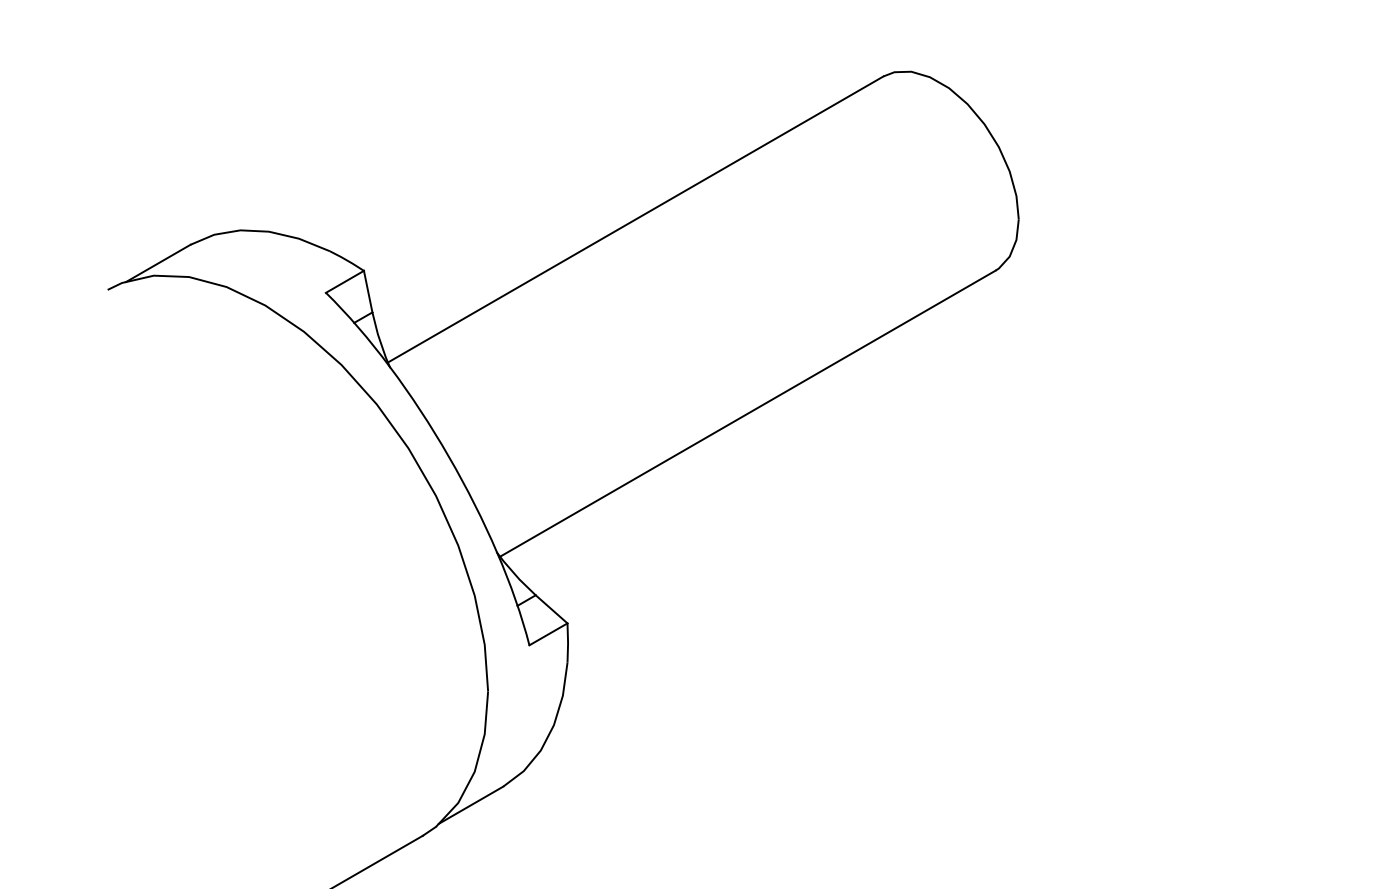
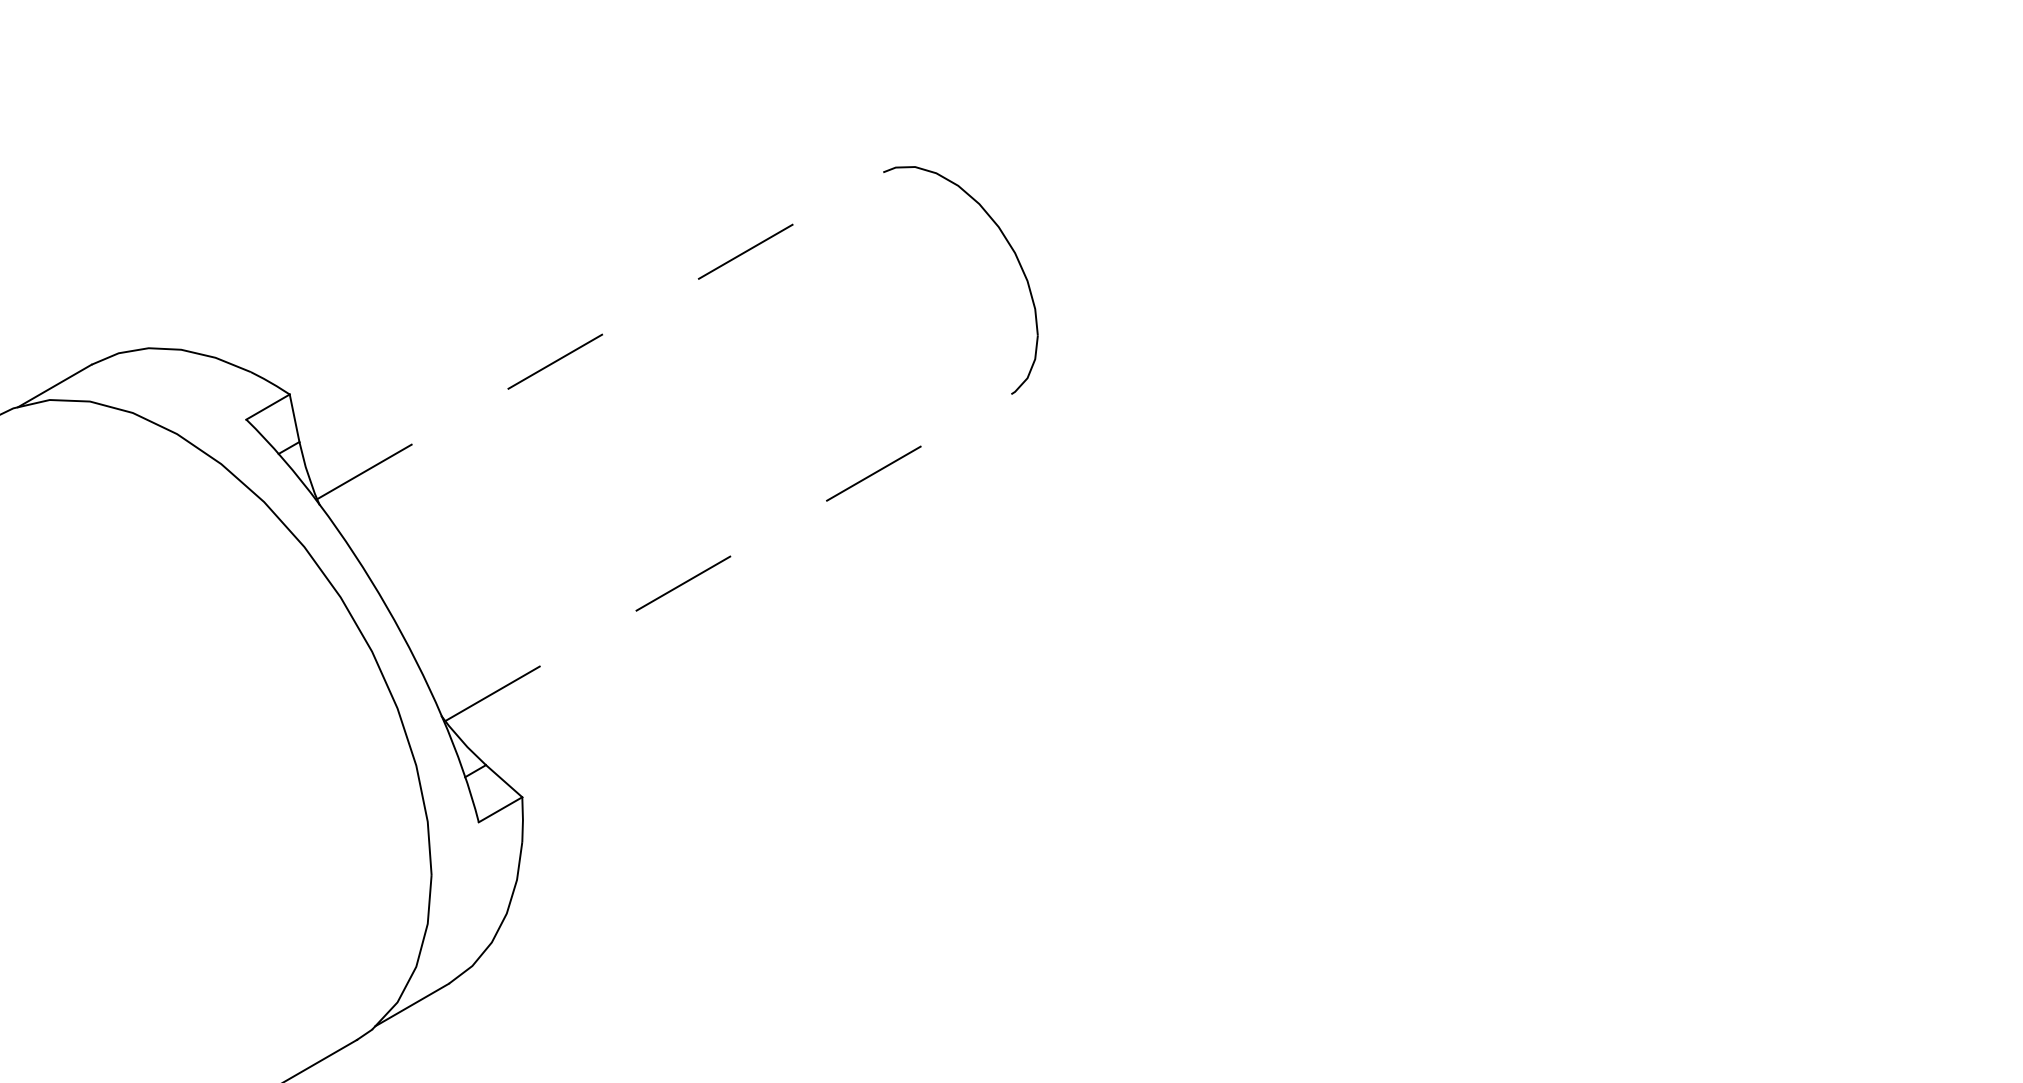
line: (635, 219) -> (600, 335), solid -> dashed
line: (747, 413) -> (728, 557), solid -> dashed

